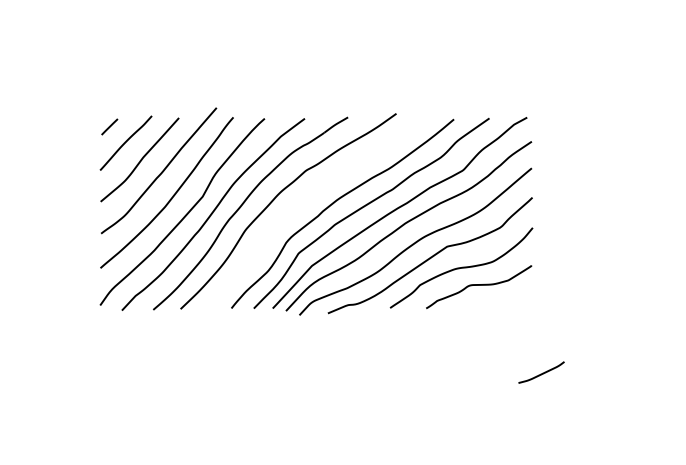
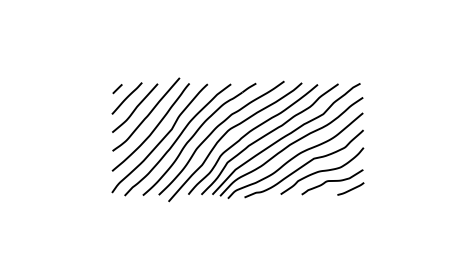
curve: (293, 208) -> (224, 136), added
line: (542, 371) -> (351, 188), moved

